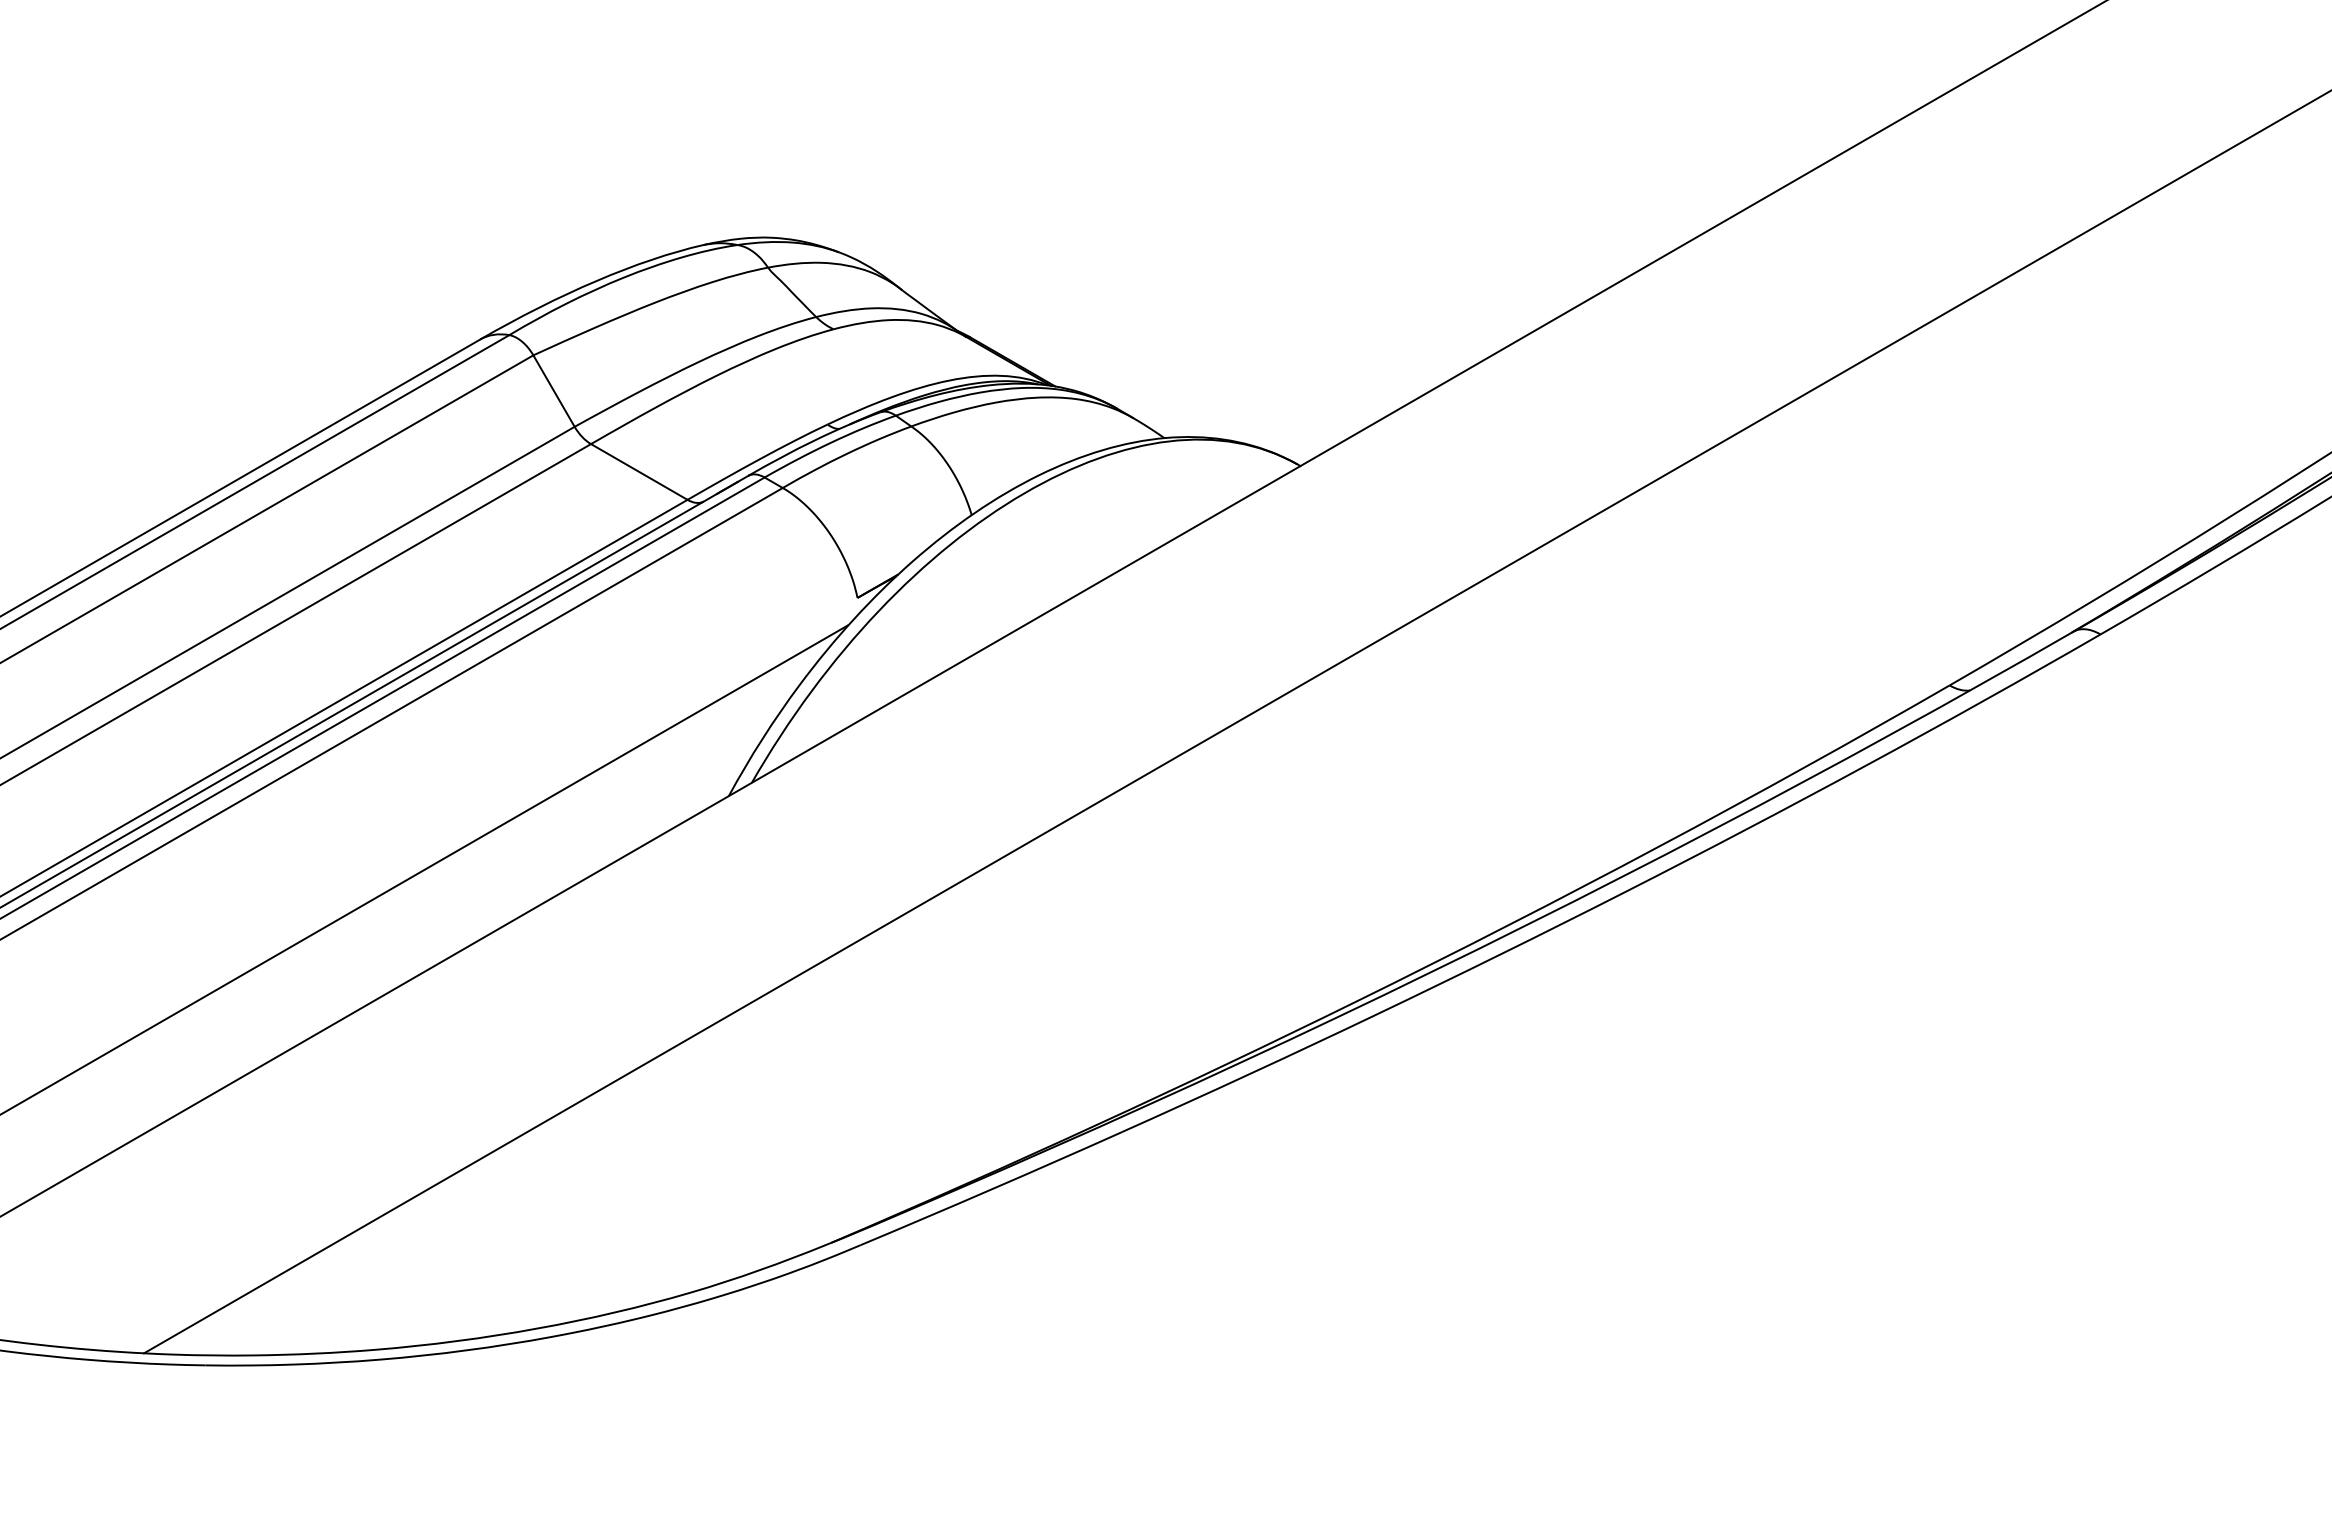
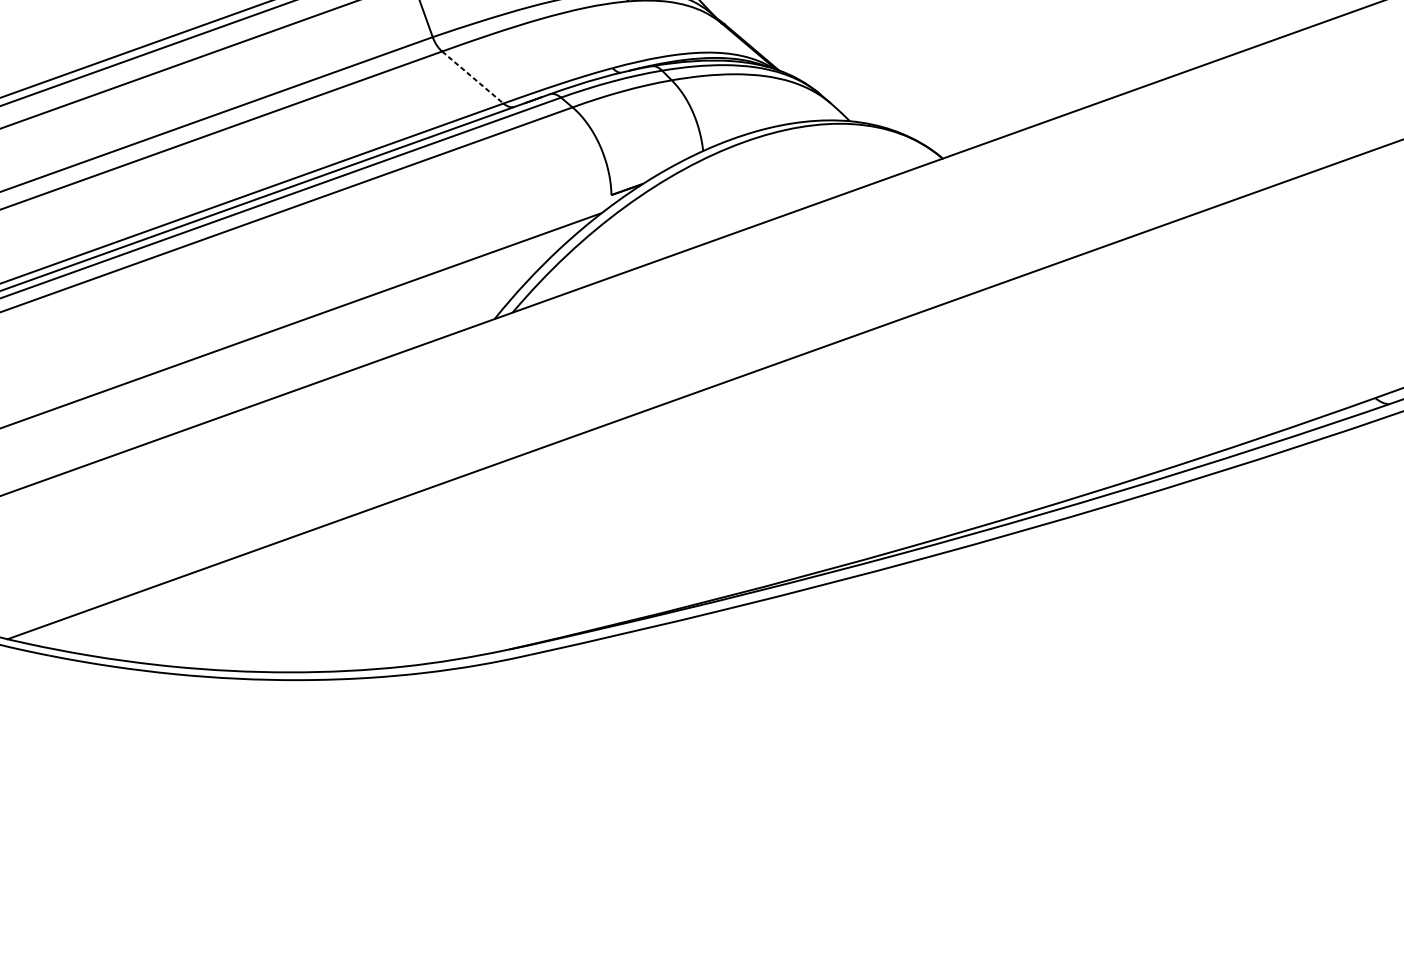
line: (639, 471) -> (473, 77), solid -> dashed

